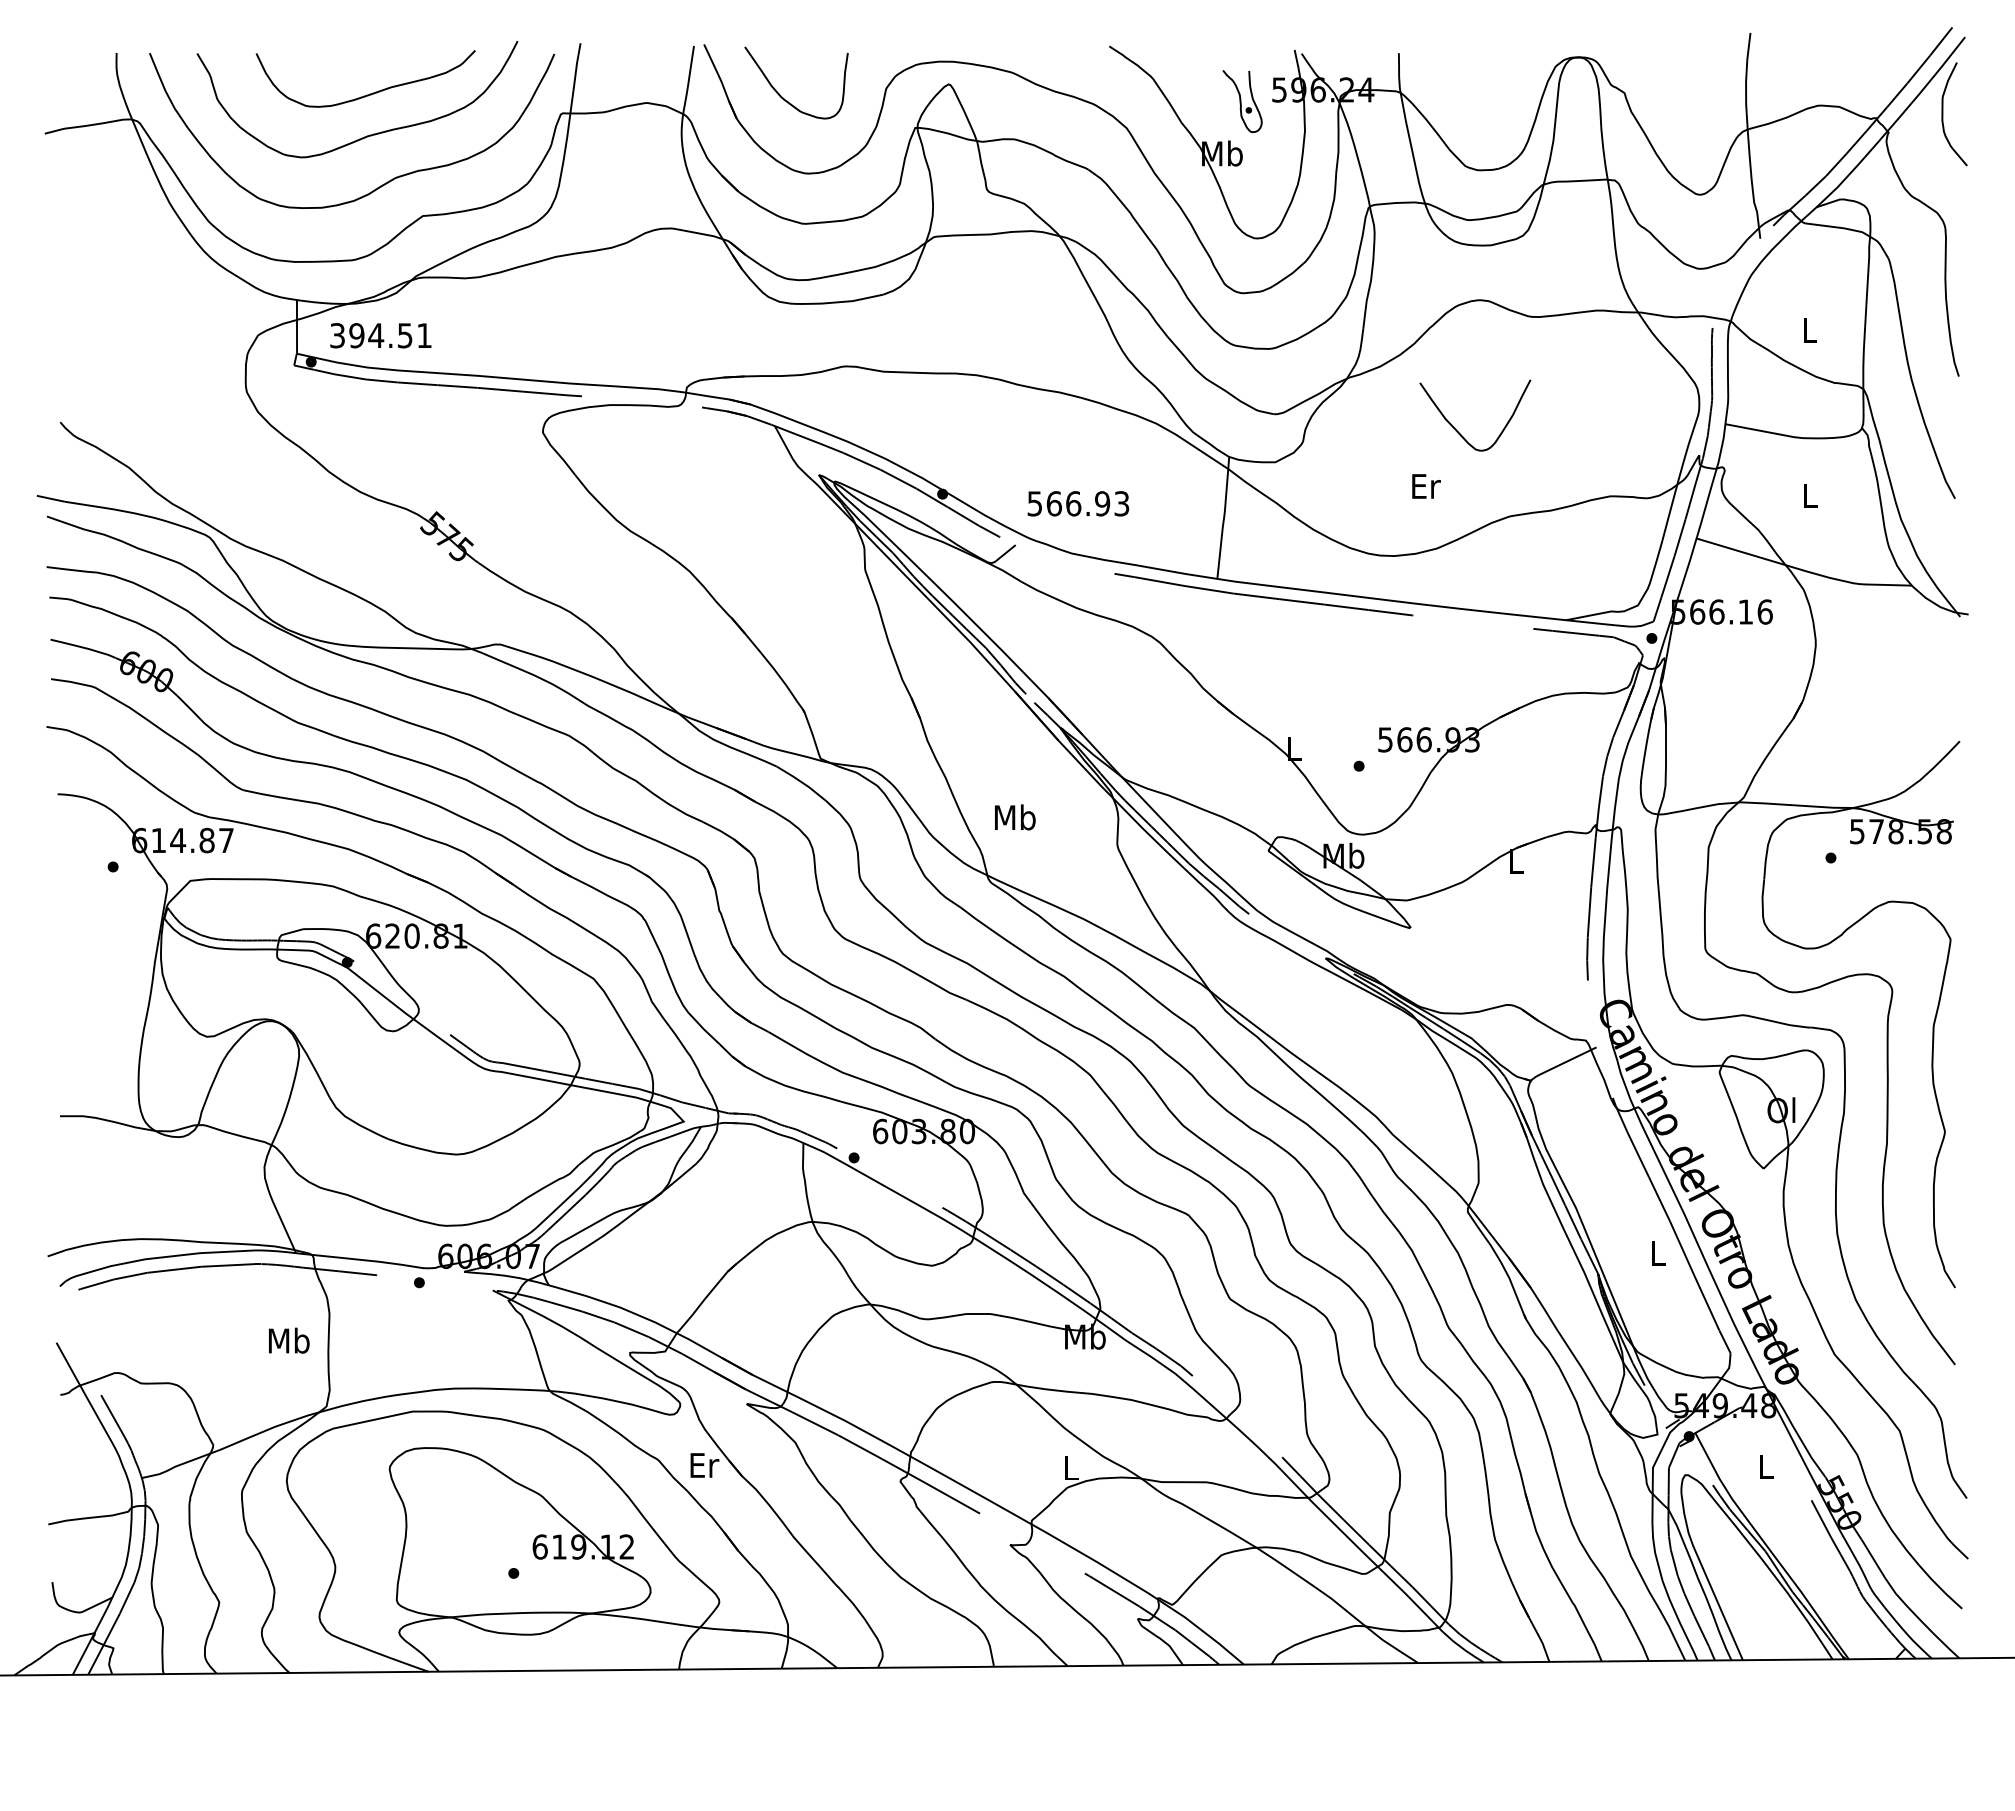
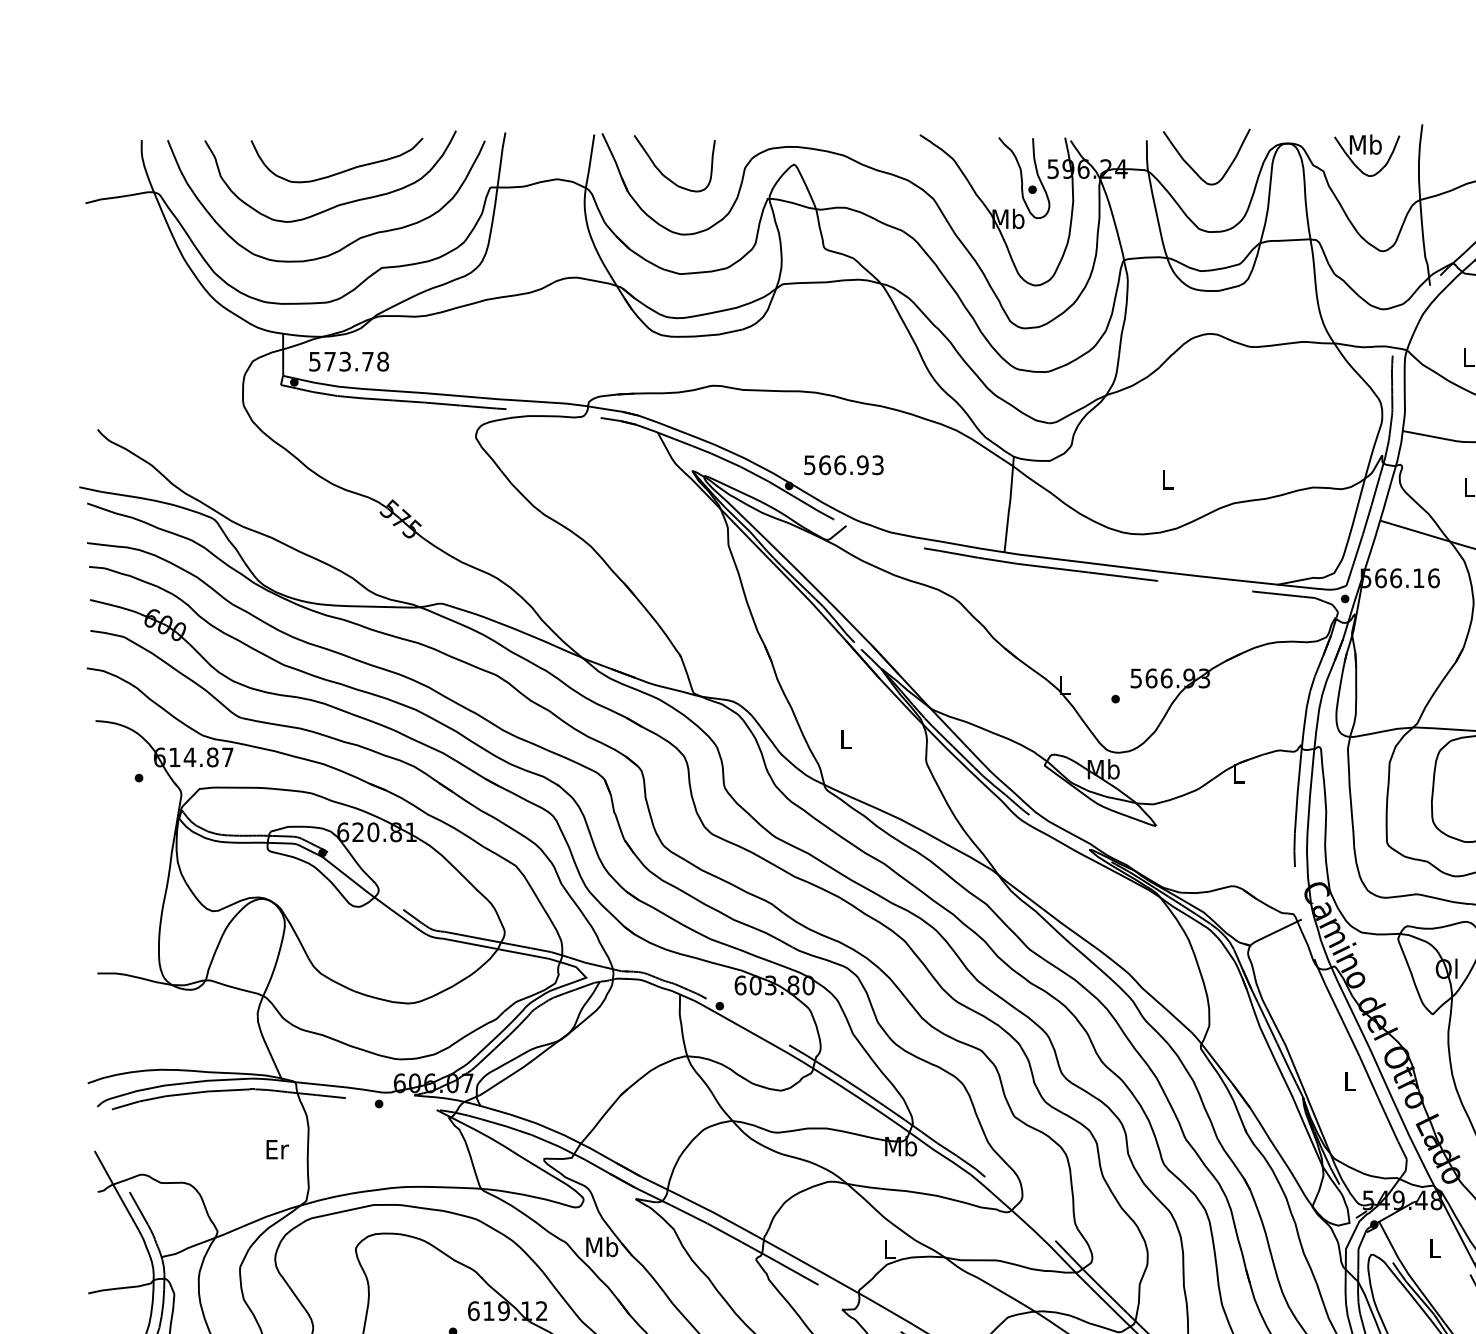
part: (1679, 72) -> (1366, 155), added
part: (1242, 101) -> (1024, 178), size x1.67
text: (381, 335) -> (349, 361), 394.51 -> 573.78
curve: (1458, 431) -> (1193, 169), moved
text: (1426, 486) -> (1168, 479), Er -> L
text: (1078, 503) -> (843, 464), moved
text: (1015, 817) -> (846, 739), Mb -> L
text: (288, 1340) -> (276, 1149), Mb -> Er
text: (703, 1465) -> (601, 1247), Er -> Mb

